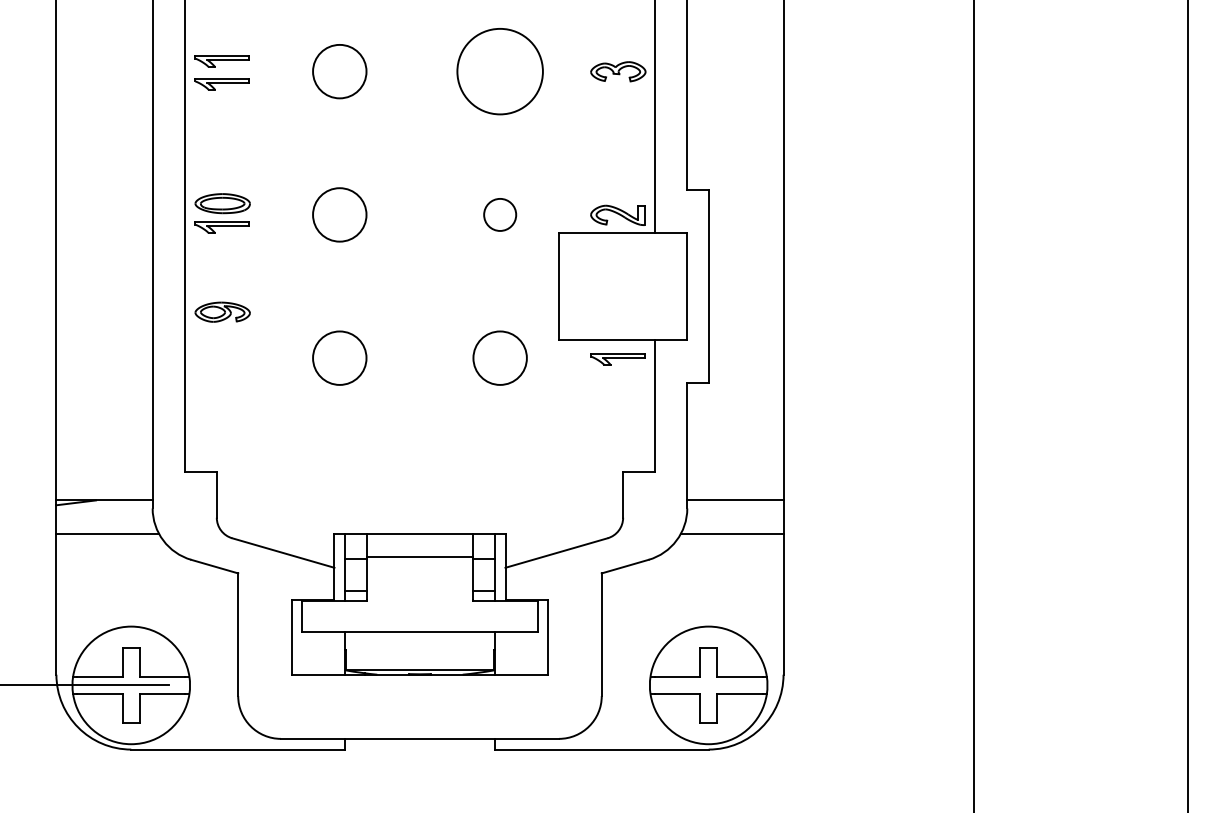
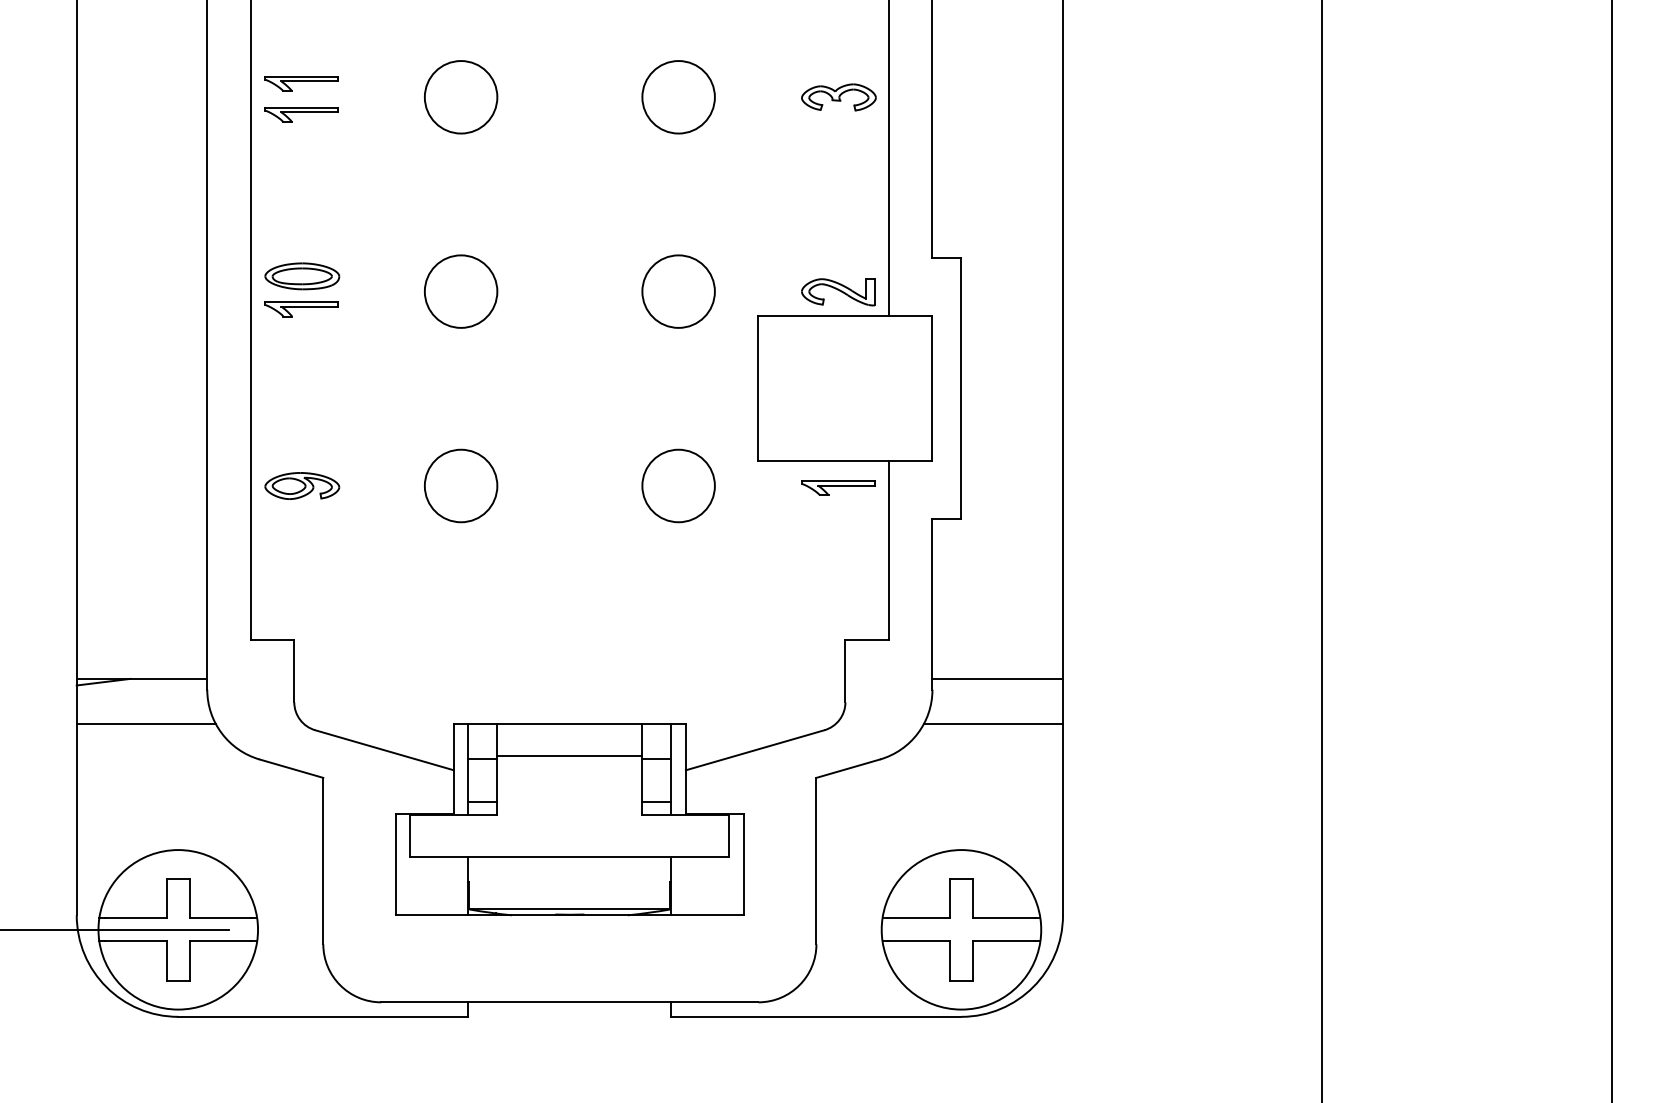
circle: (499, 71) -> (677, 97), size x0.62
circle: (499, 214) -> (677, 291), size x1.67
part: (222, 311) -> (302, 485), moved

